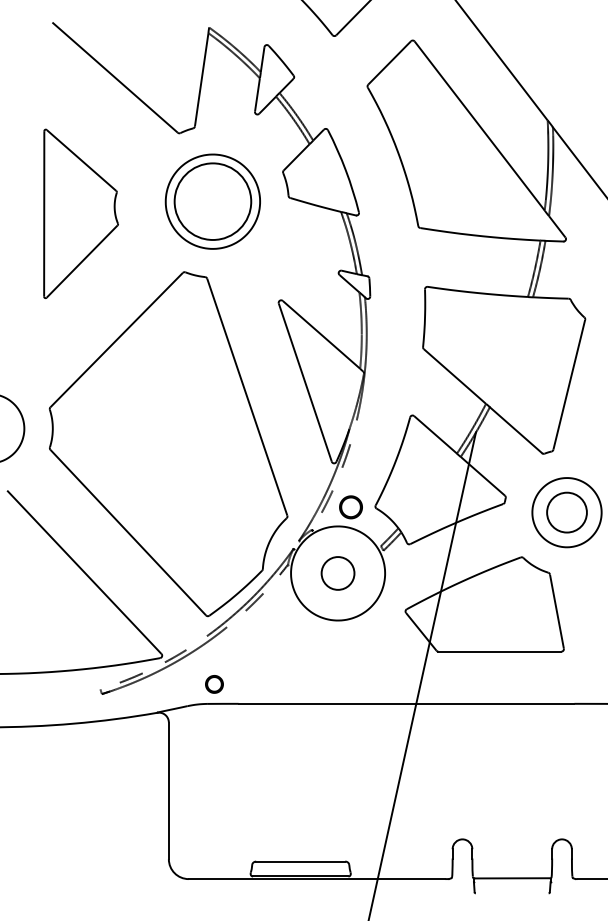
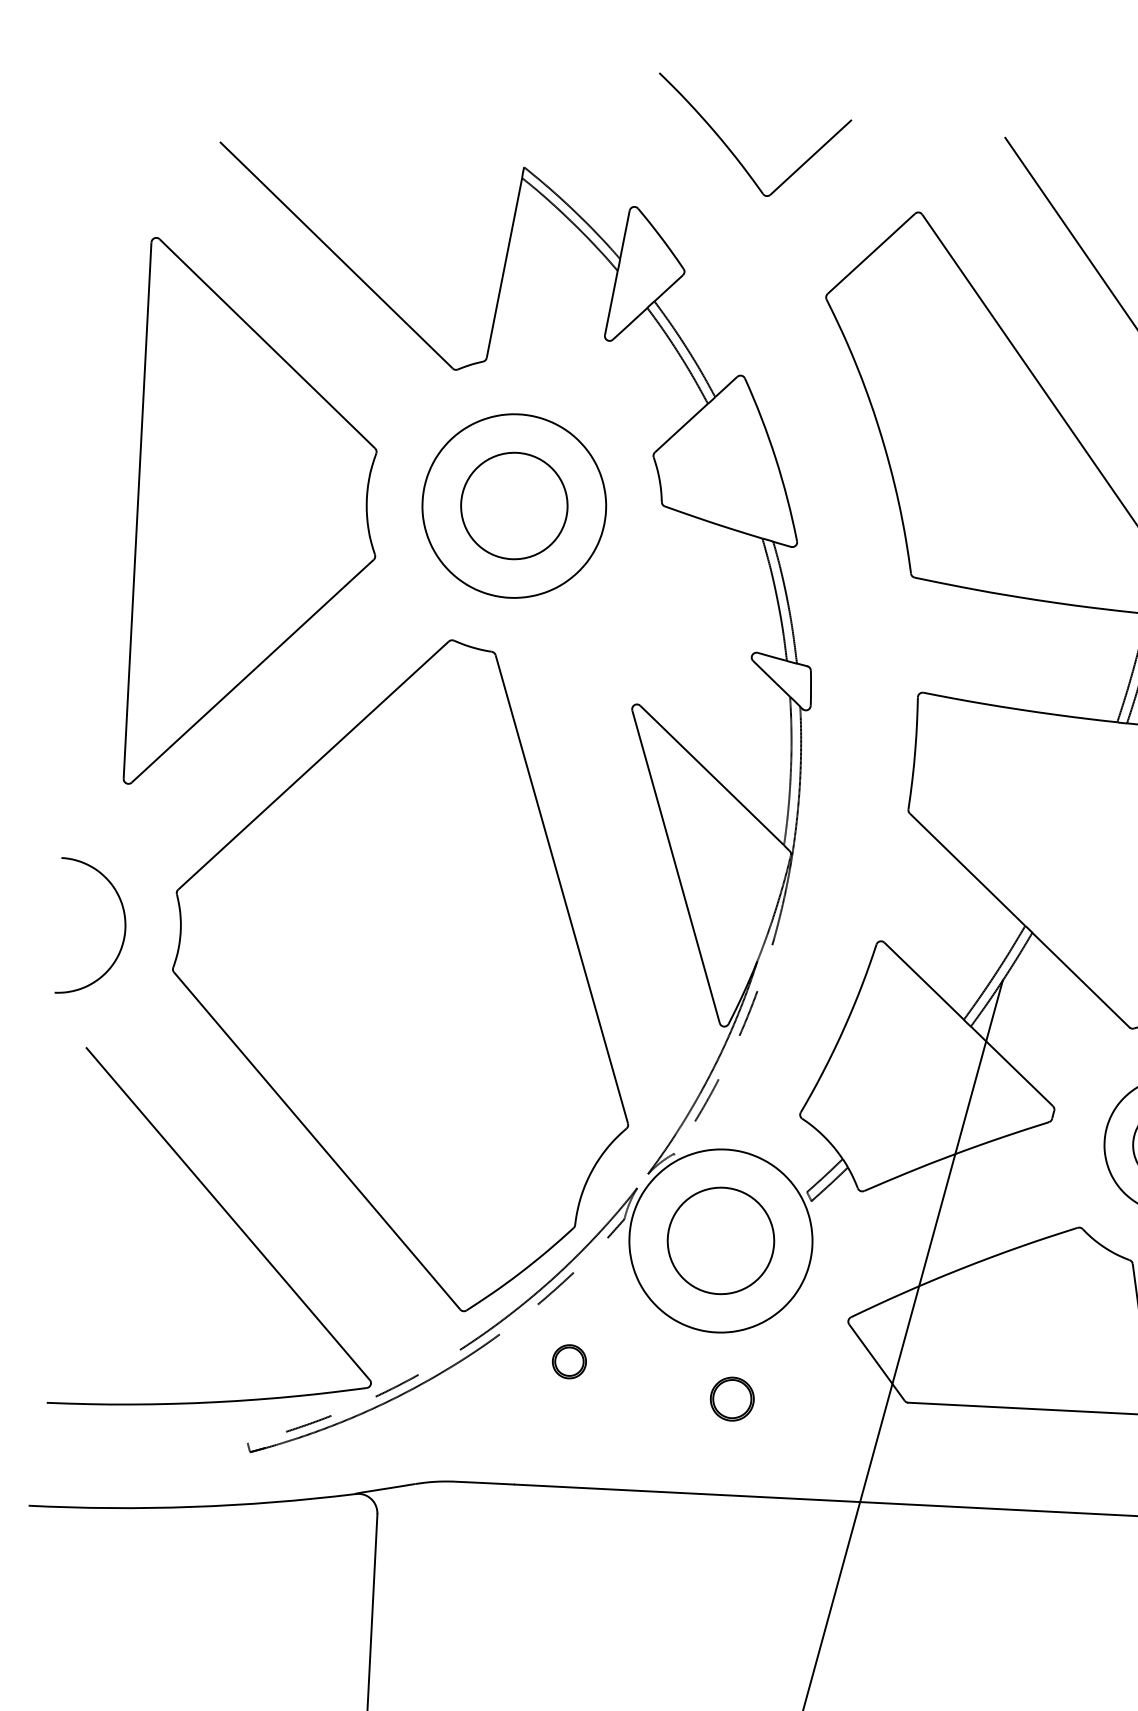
circle: (212, 201) -> (513, 505), size x0.71
part: (80, 213) -> (255, 515), size x1.67
part: (350, 507) -> (731, 1399), moved
circle: (337, 573) -> (719, 1240), size x1.67
part: (214, 684) -> (569, 1361), moved

